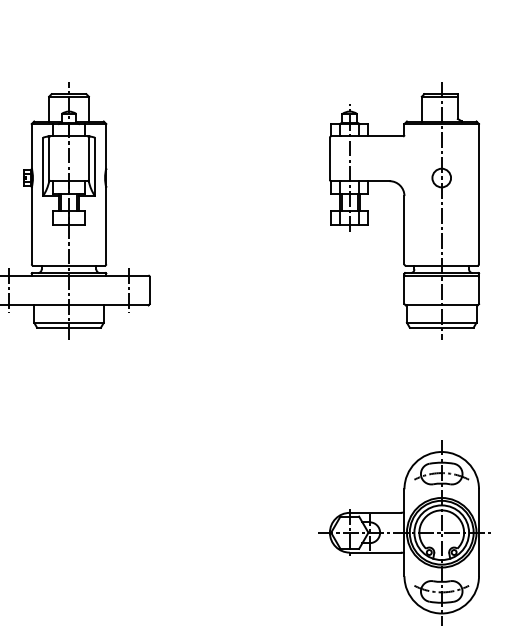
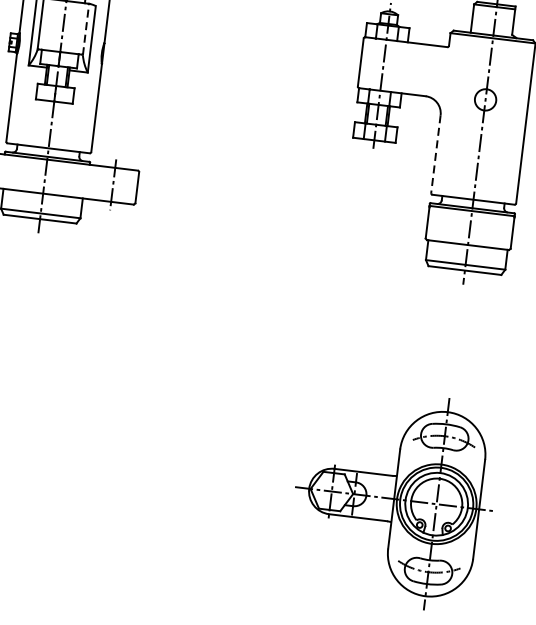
line: (88, 159) -> (85, 30), solid -> dashed
line: (404, 230) -> (435, 154), solid -> dashed

